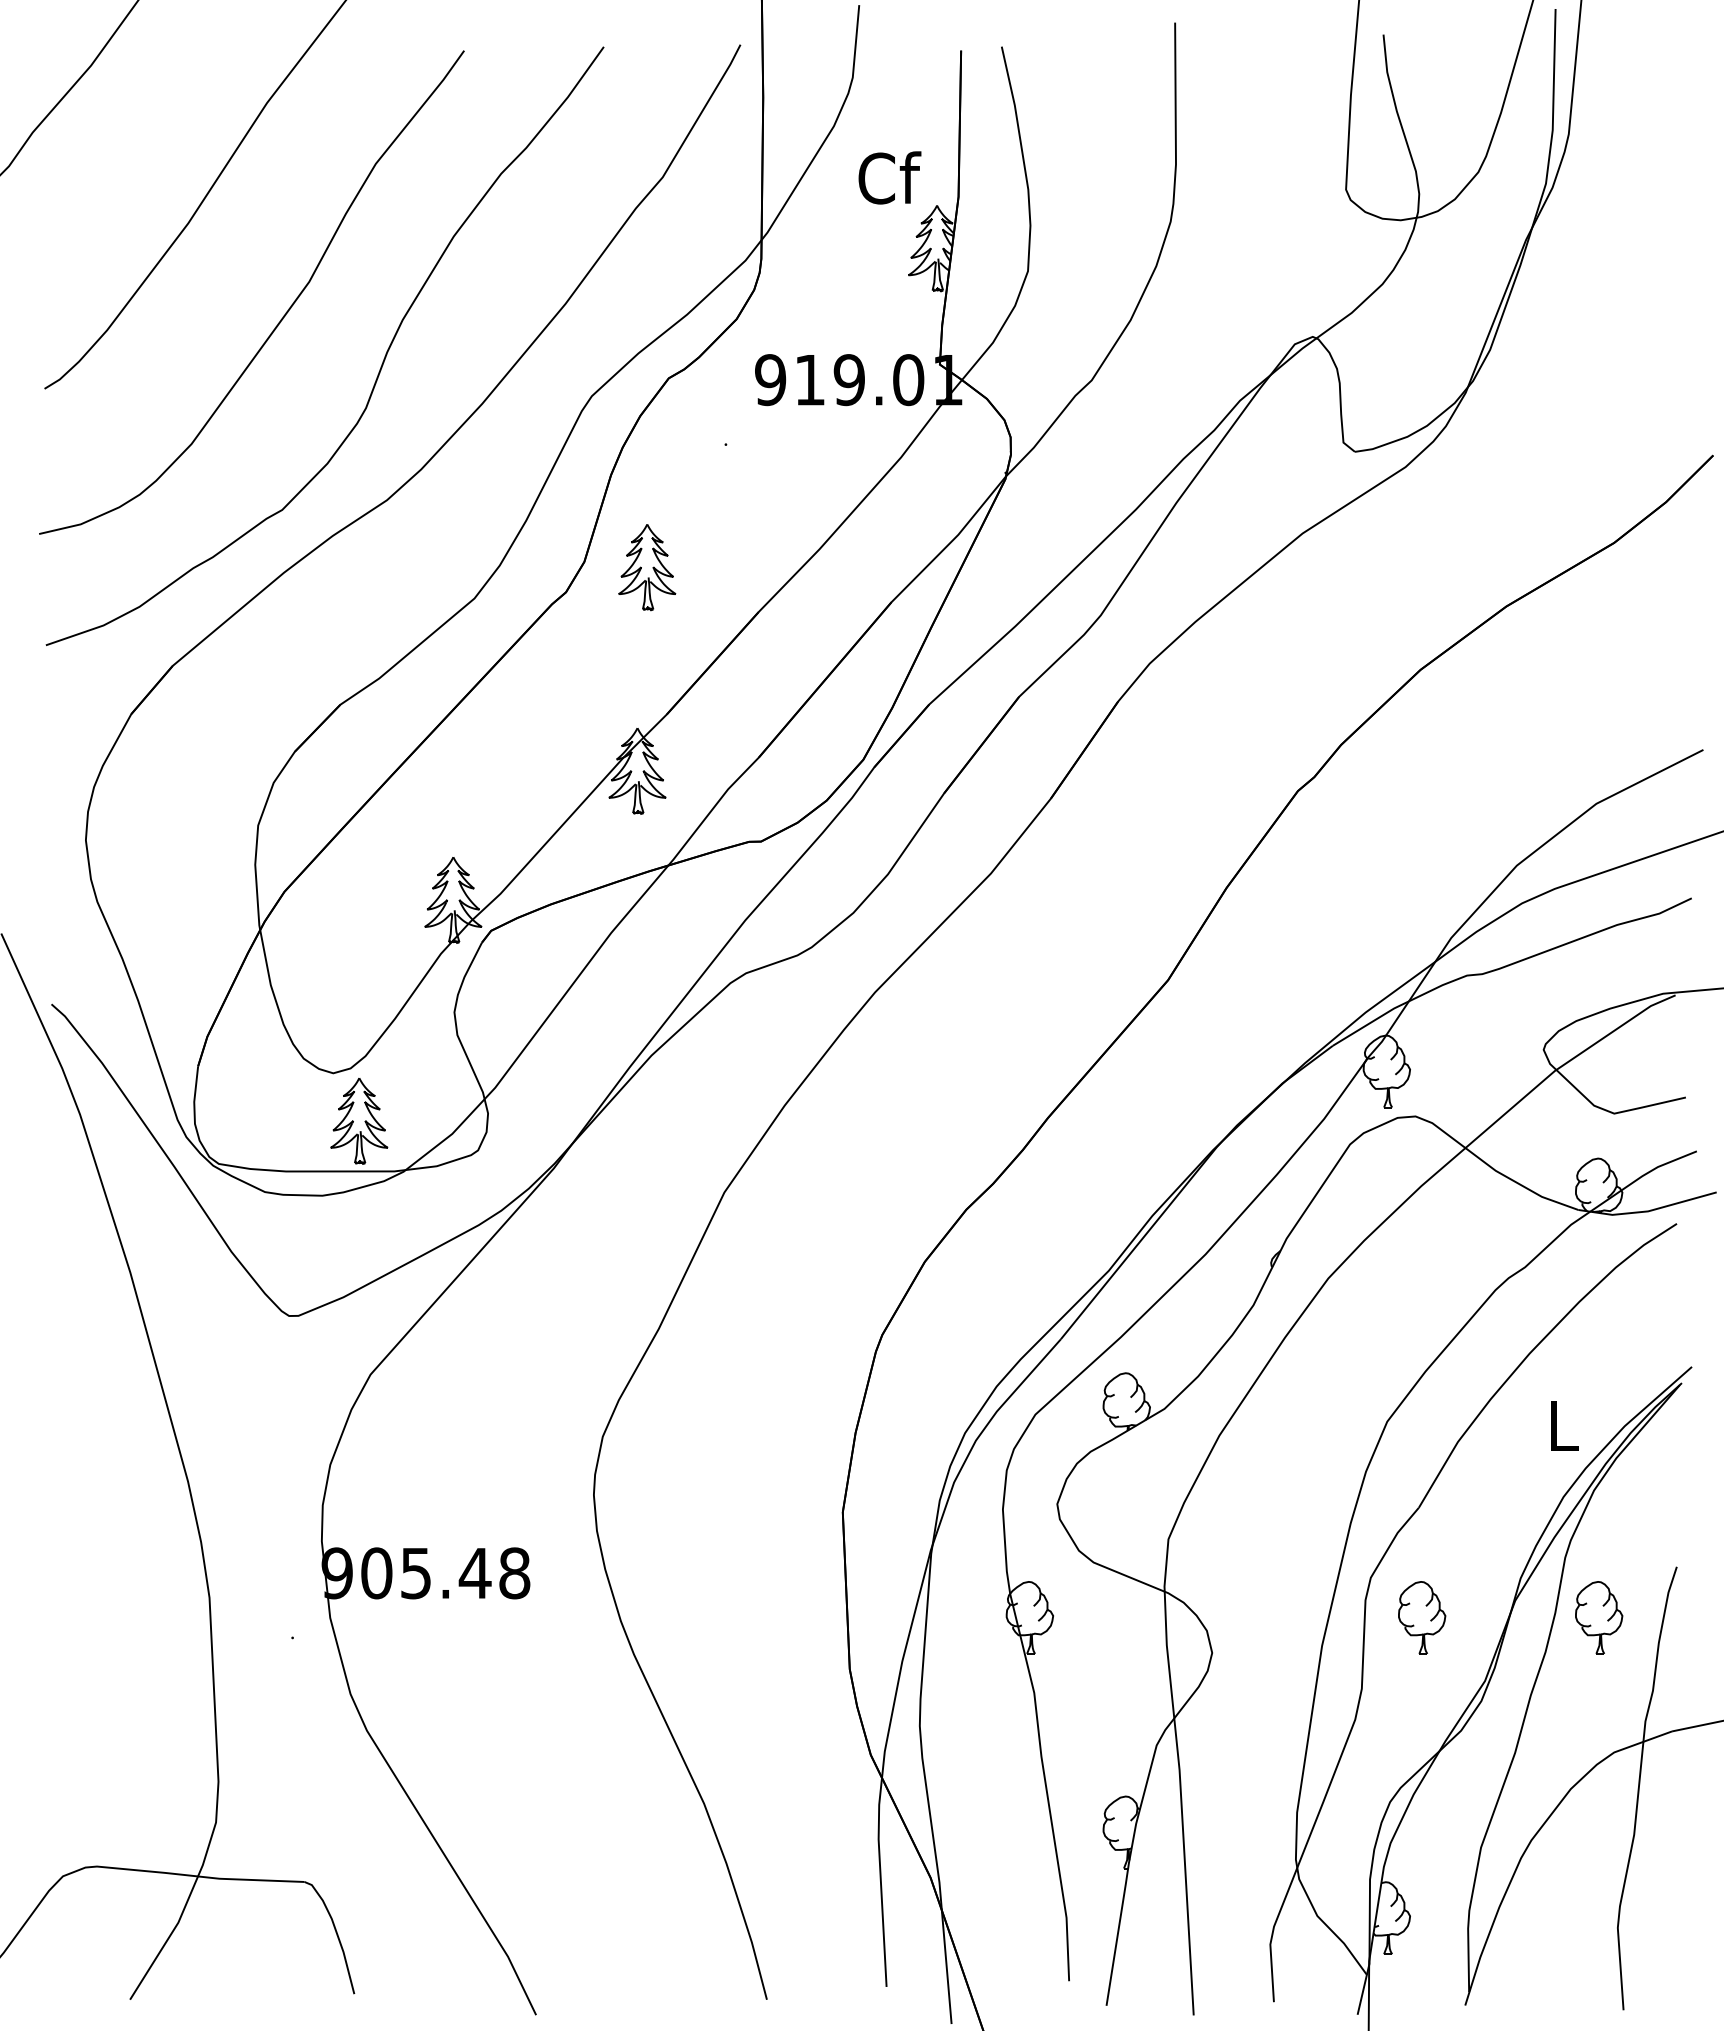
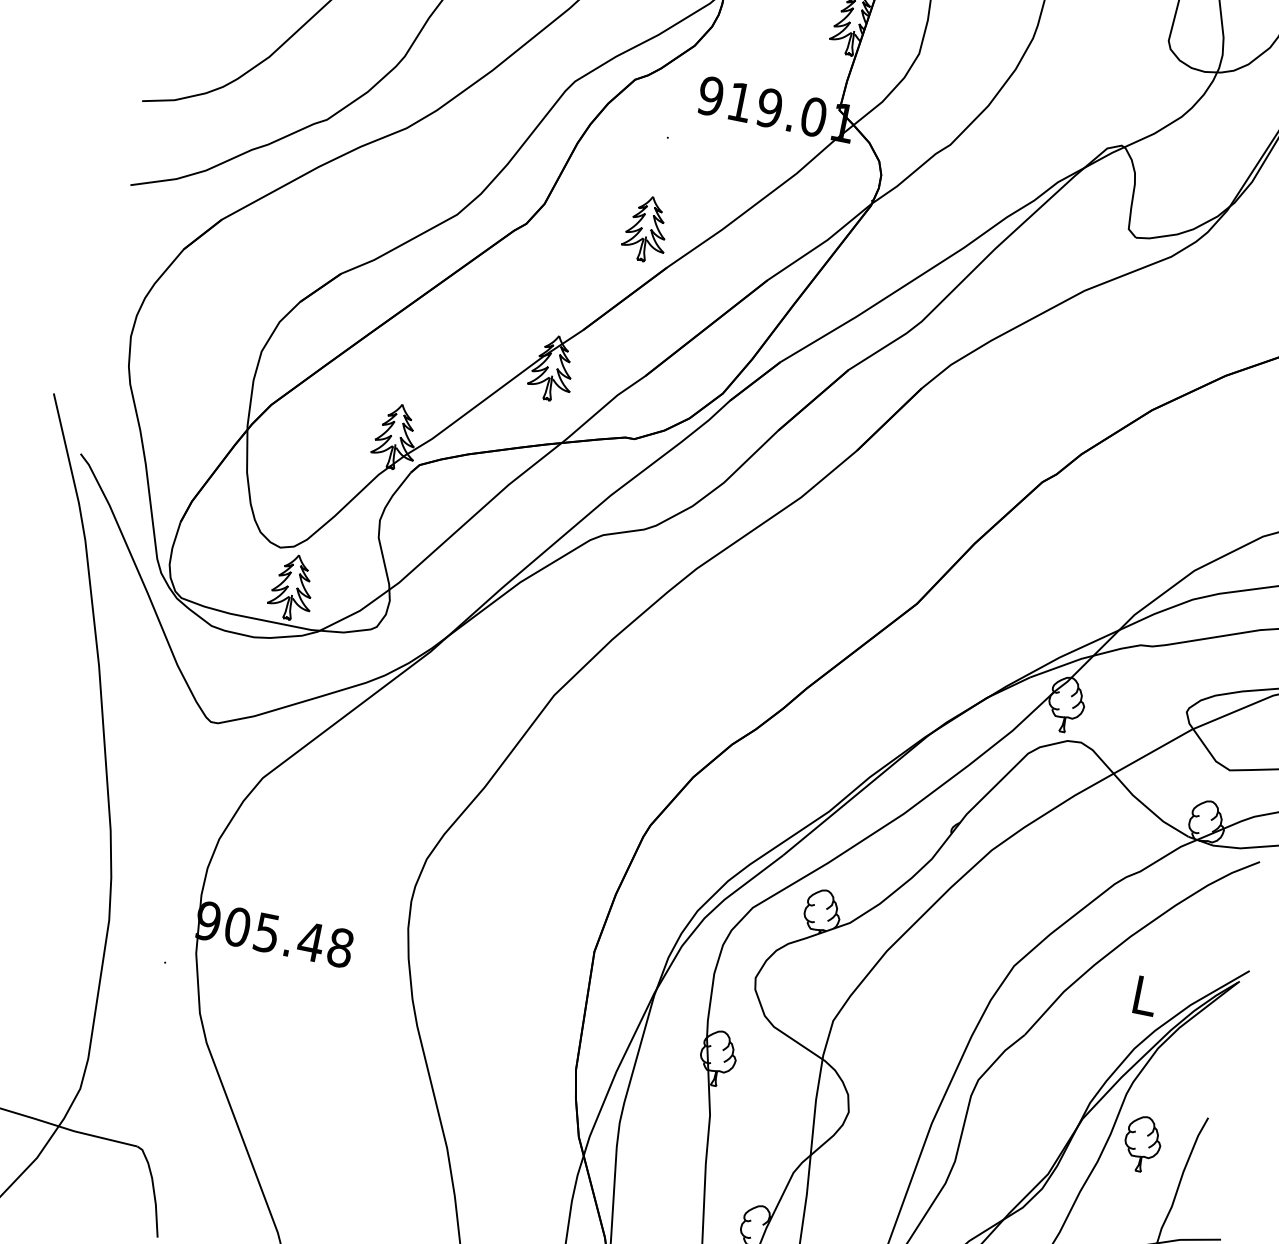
part: (647, 567) -> (646, 228), moved
part: (1422, 1617) -> (1011, 1117), removed

